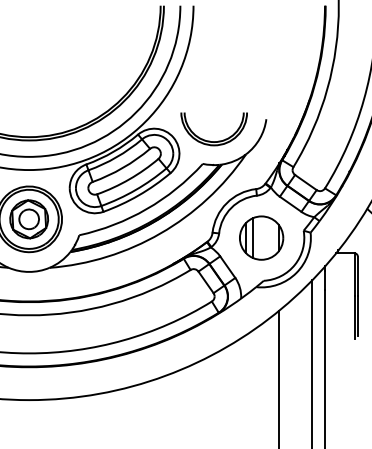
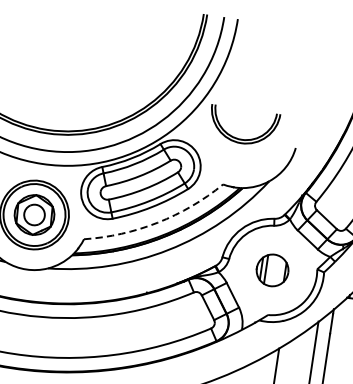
part: (209, 140) -> (237, 137), moved
arc: (146, 209) -> (157, 222), solid -> dashed
part: (261, 237) -> (272, 269), size x0.7

